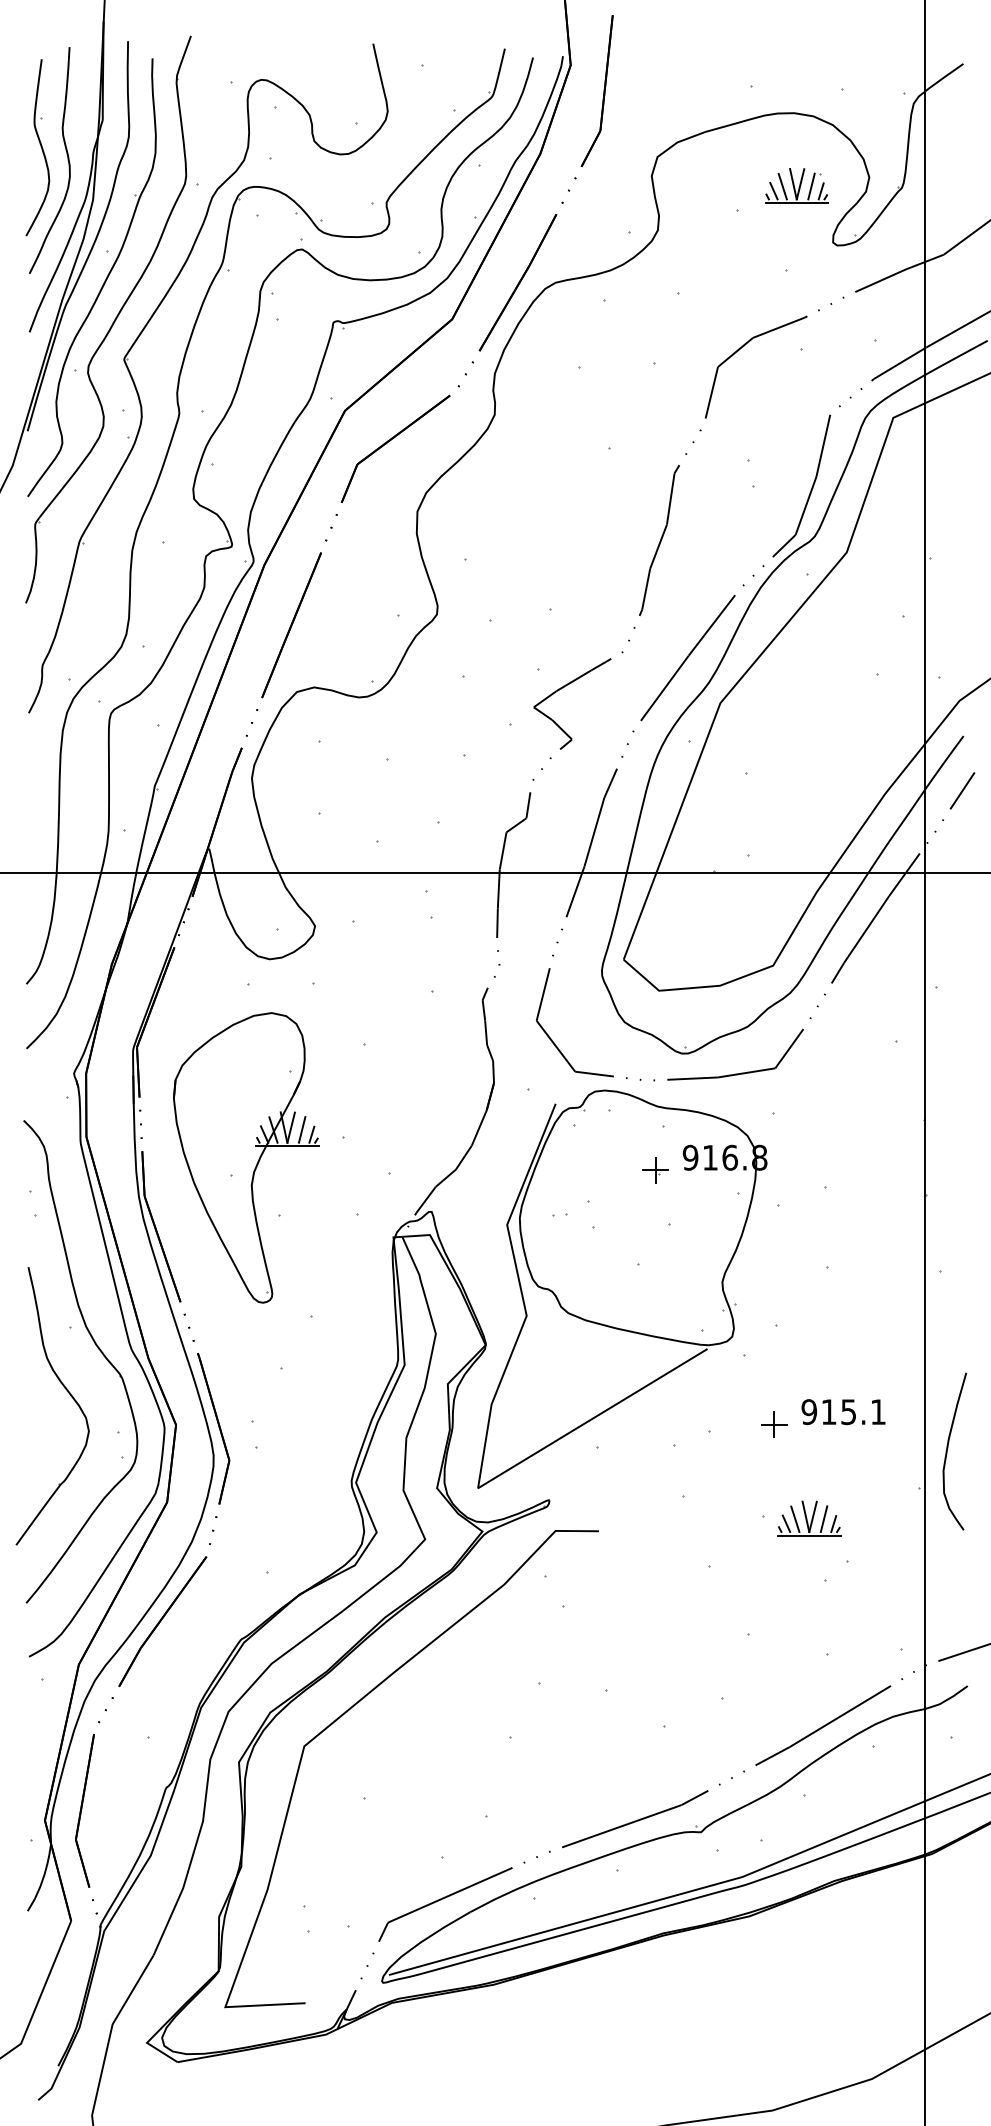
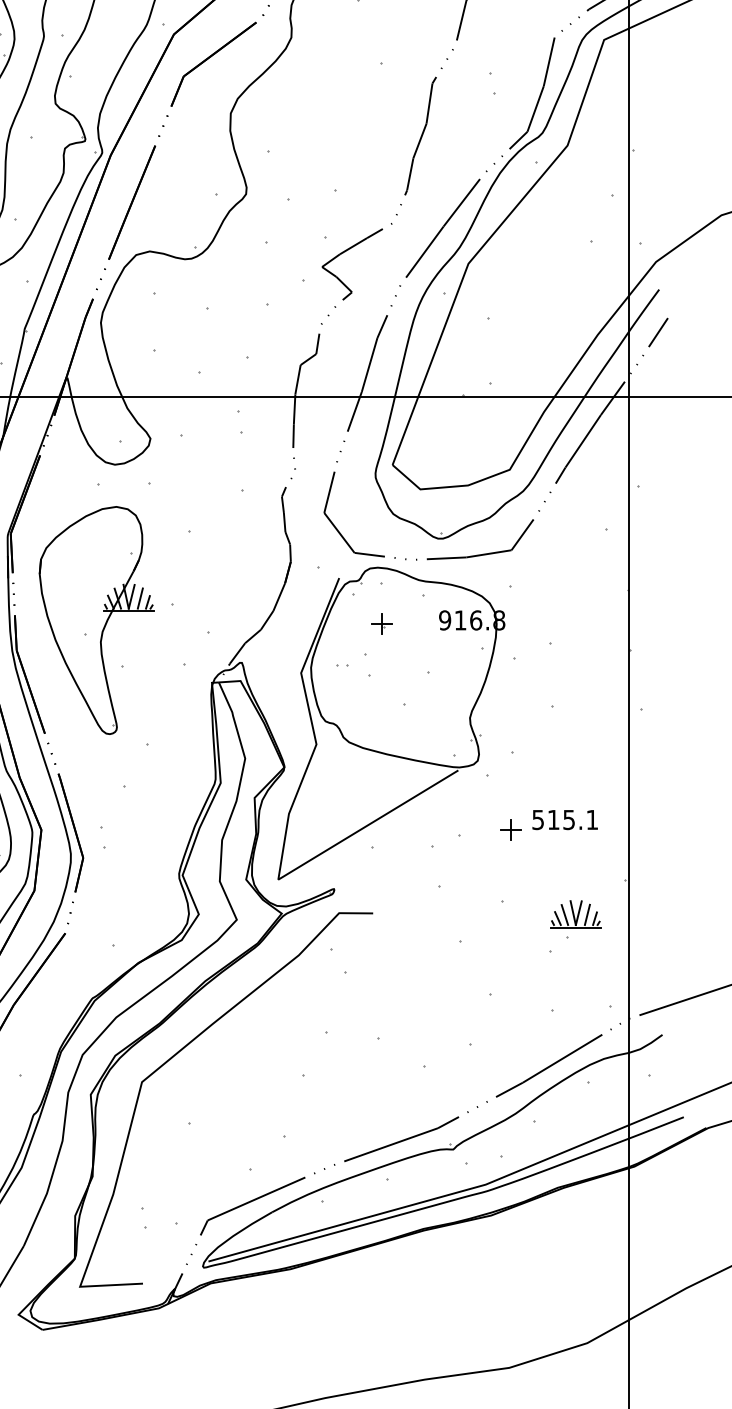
part: (655, 1170) -> (381, 624), moved
text: (808, 1411) -> (537, 819), 915.1 -> 515.1
curve: (948, 1448) -> (647, 848), removed
part: (809, 1518) -> (576, 914), moved

